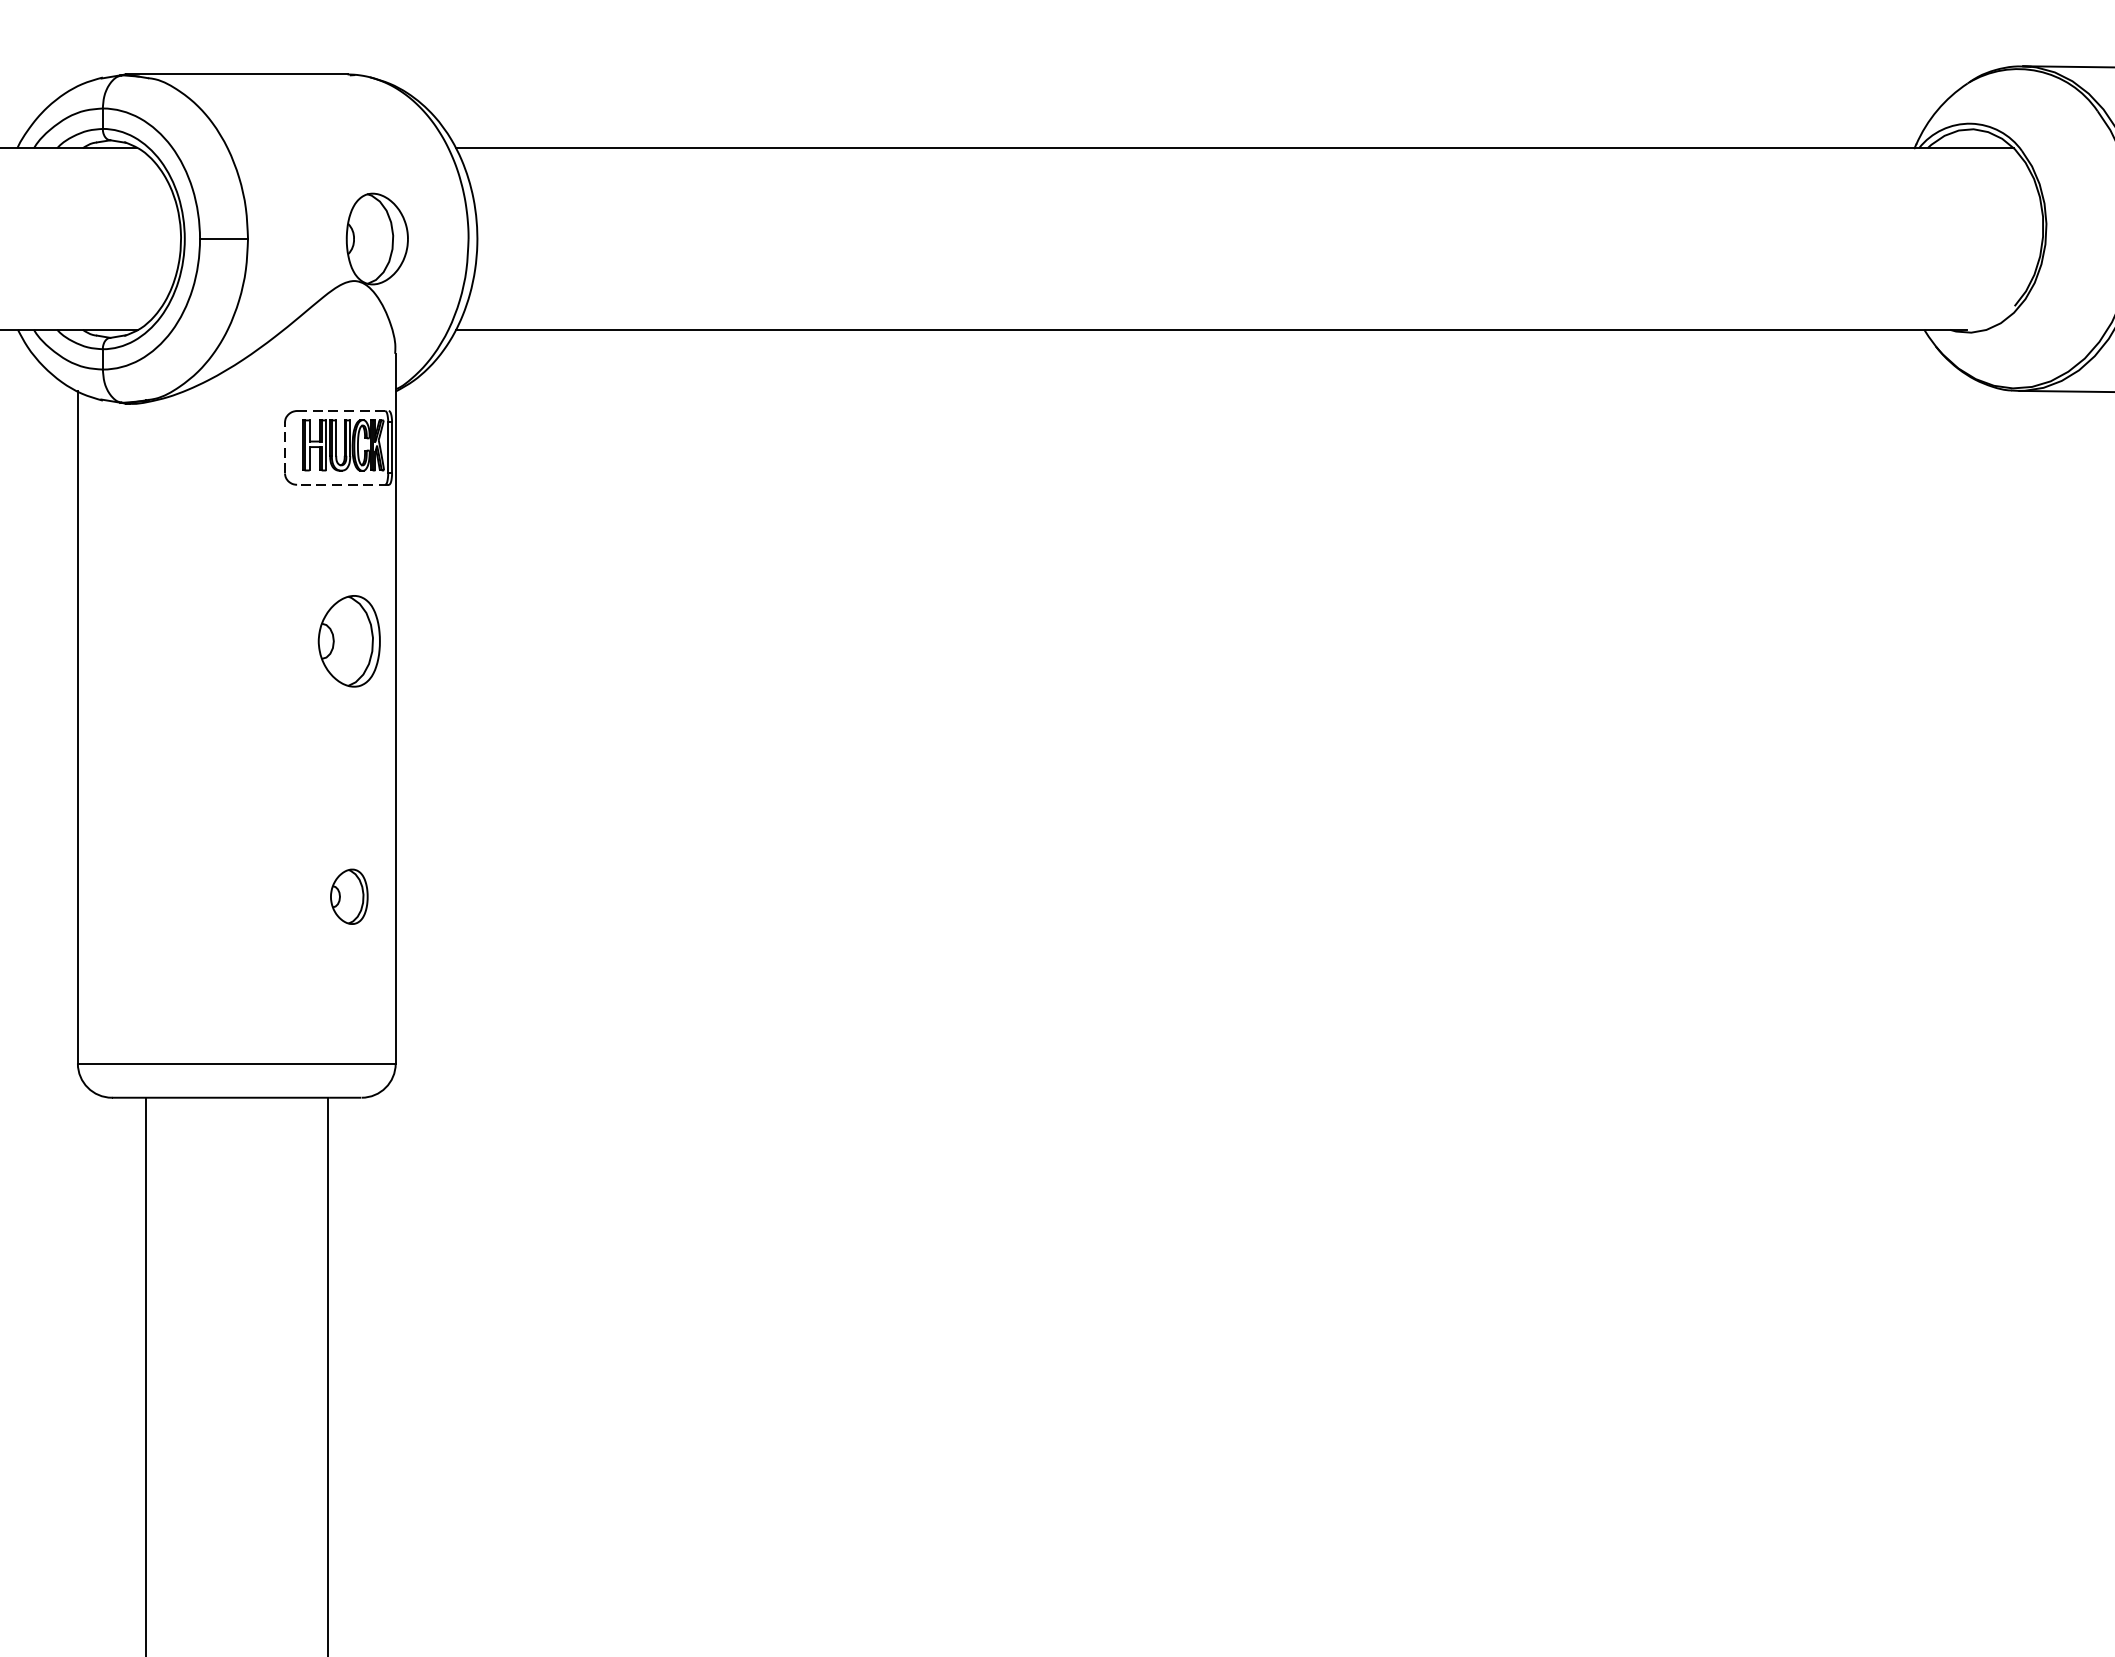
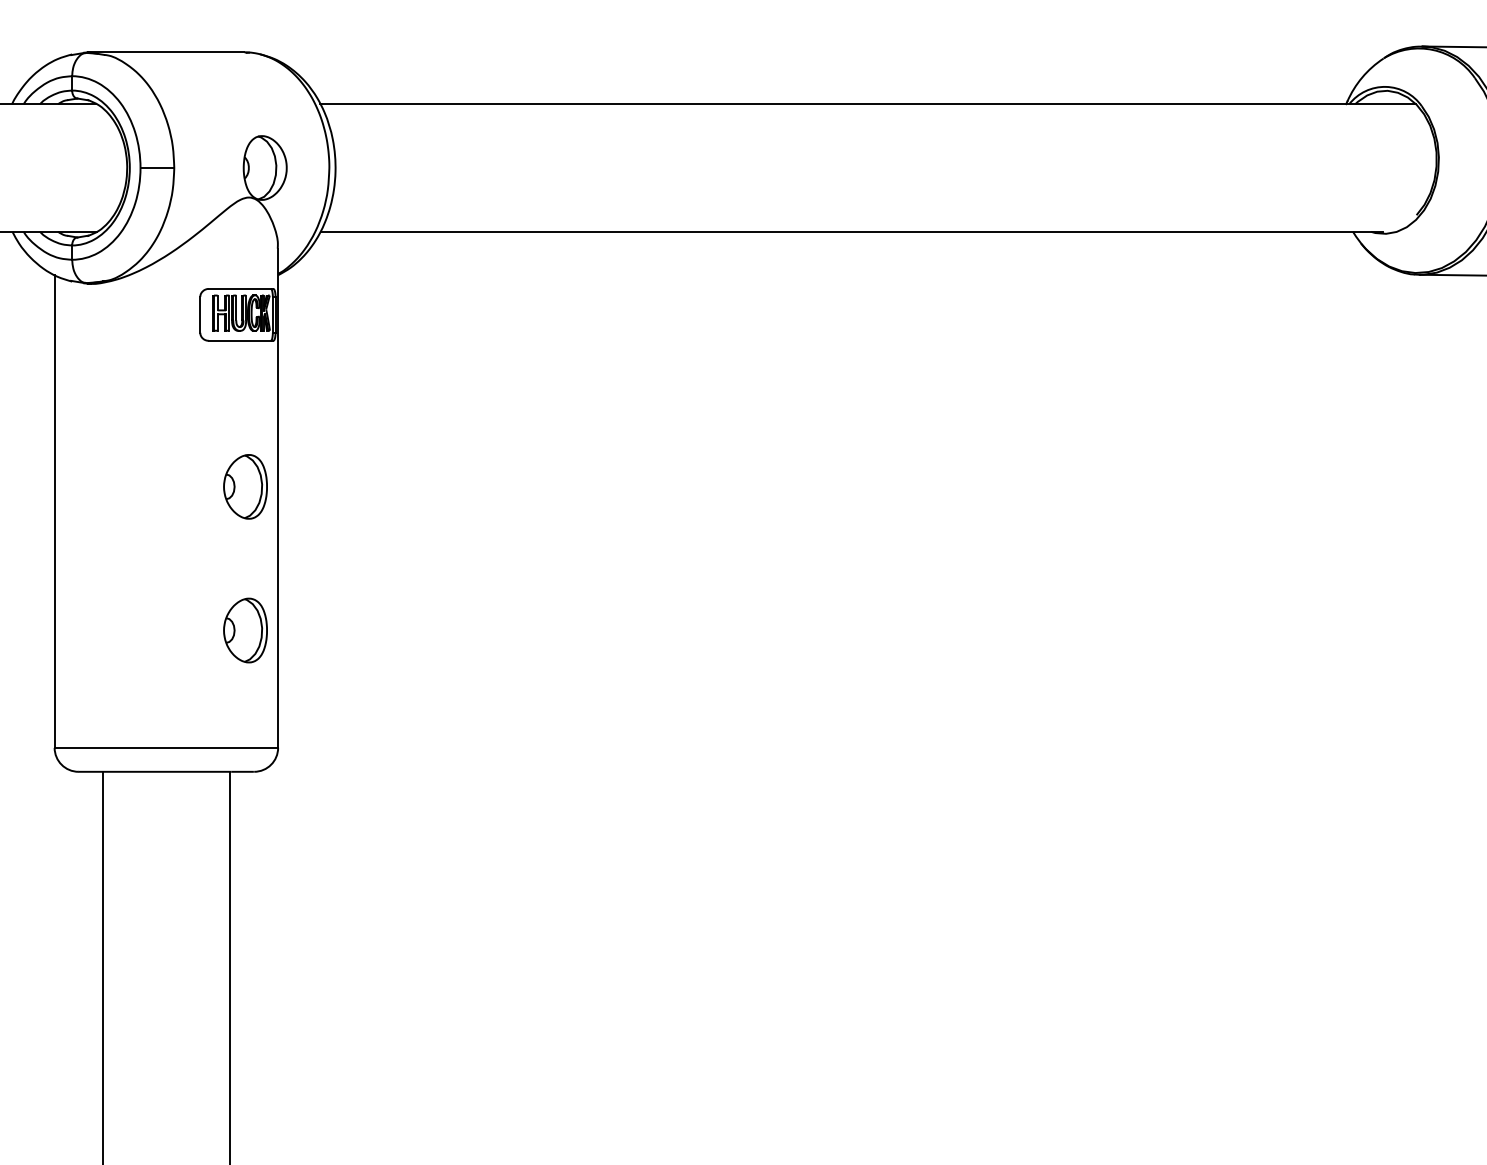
line: (343, 410) -> (241, 288), dashed -> solid
line: (285, 447) -> (200, 314), dashed -> solid
line: (342, 484) -> (240, 340), dashed -> solid
part: (349, 640) -> (245, 486), moved
part: (349, 896) -> (245, 630), size x1.67

